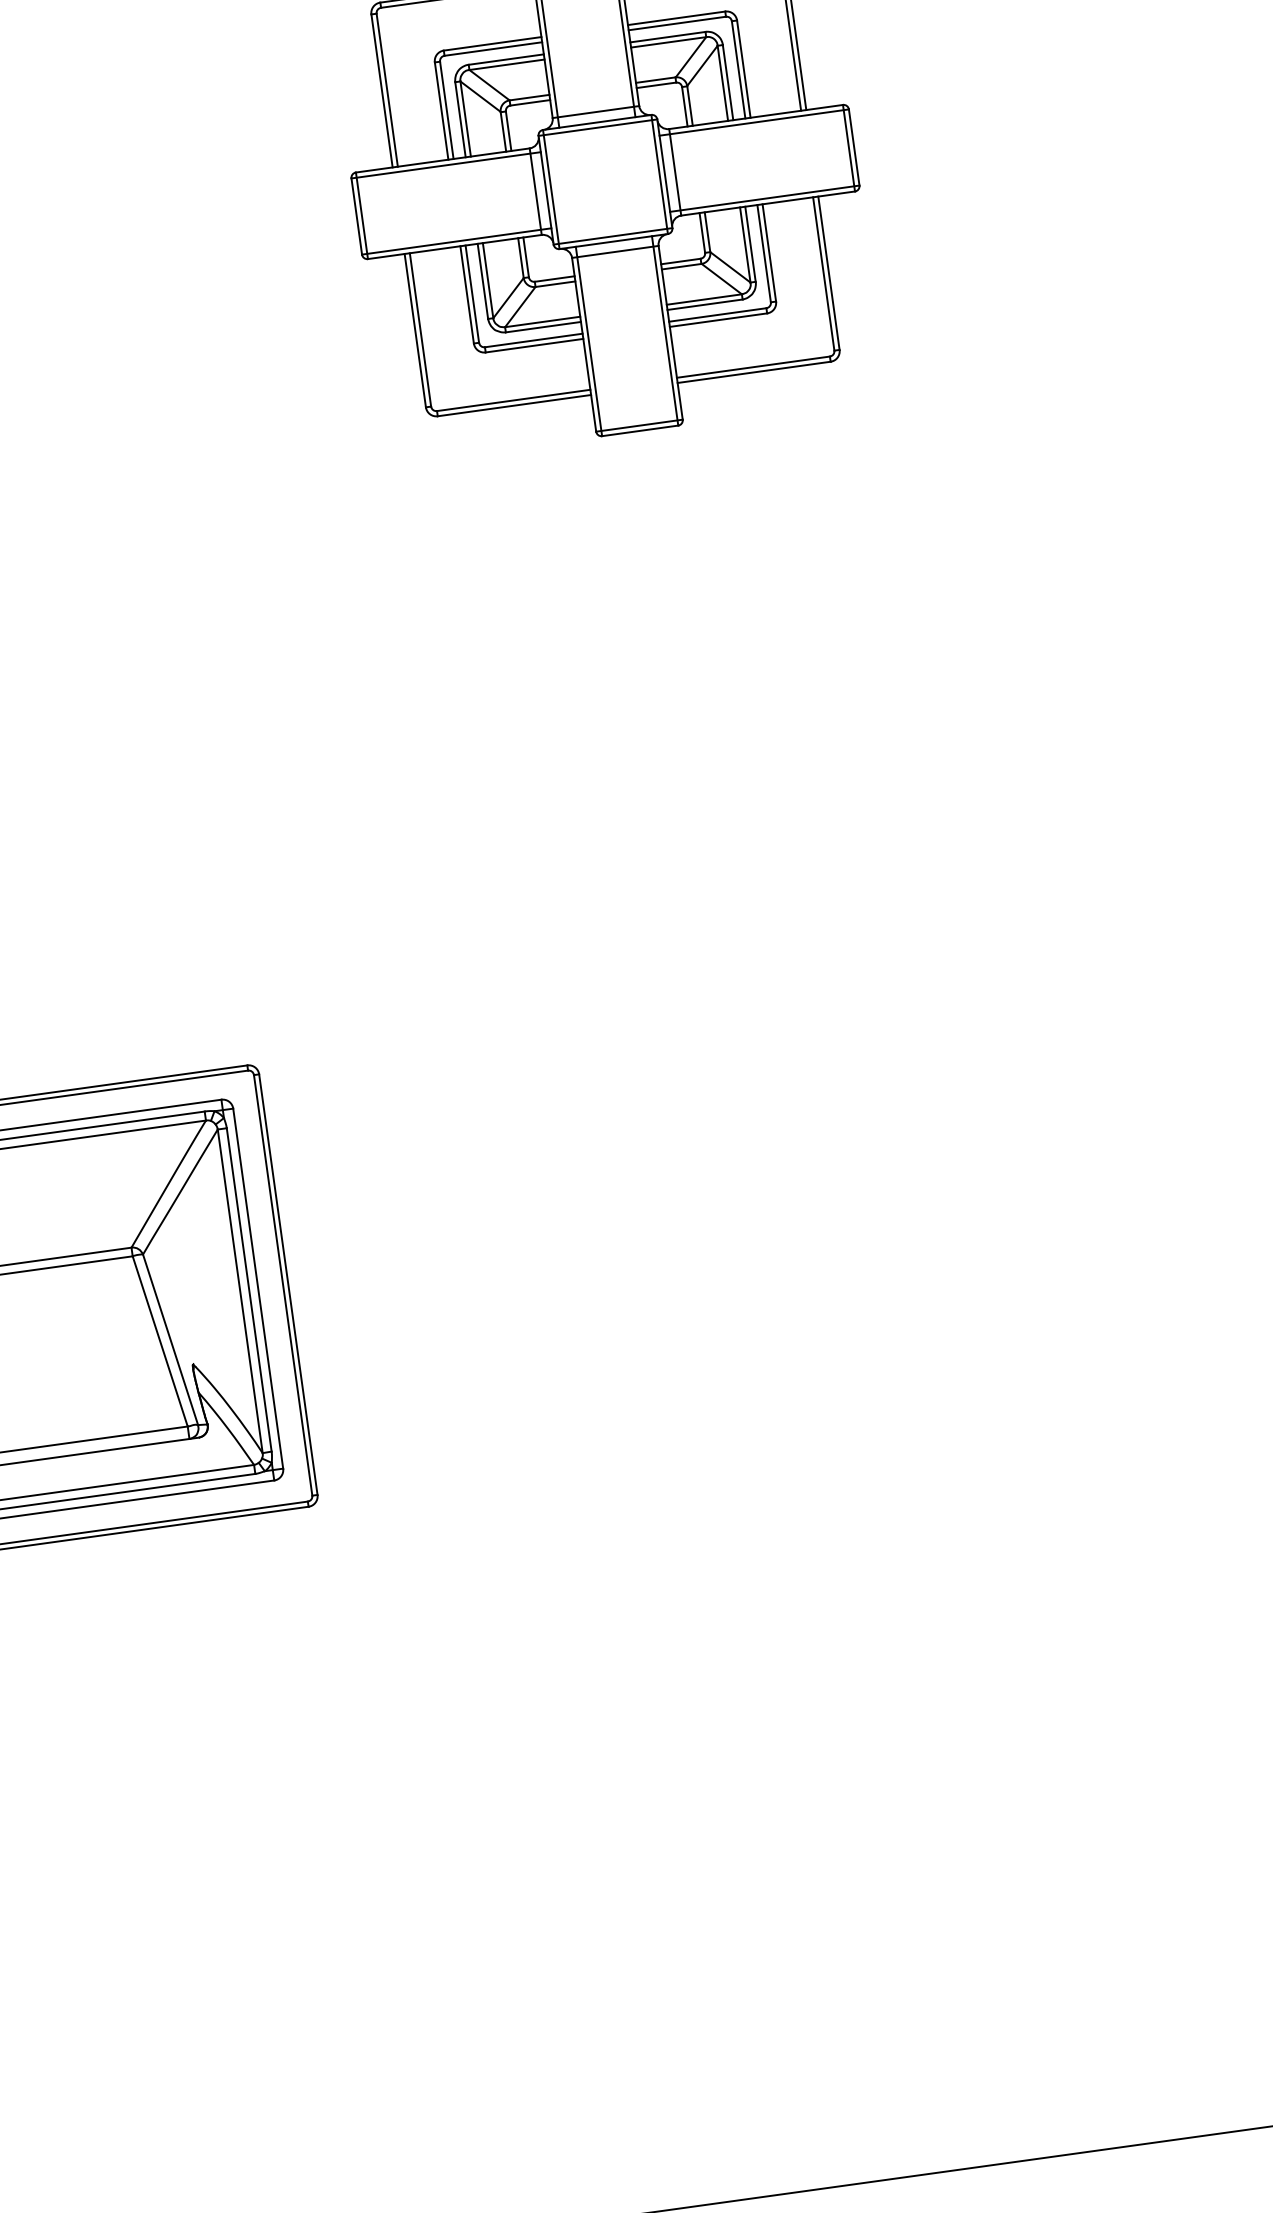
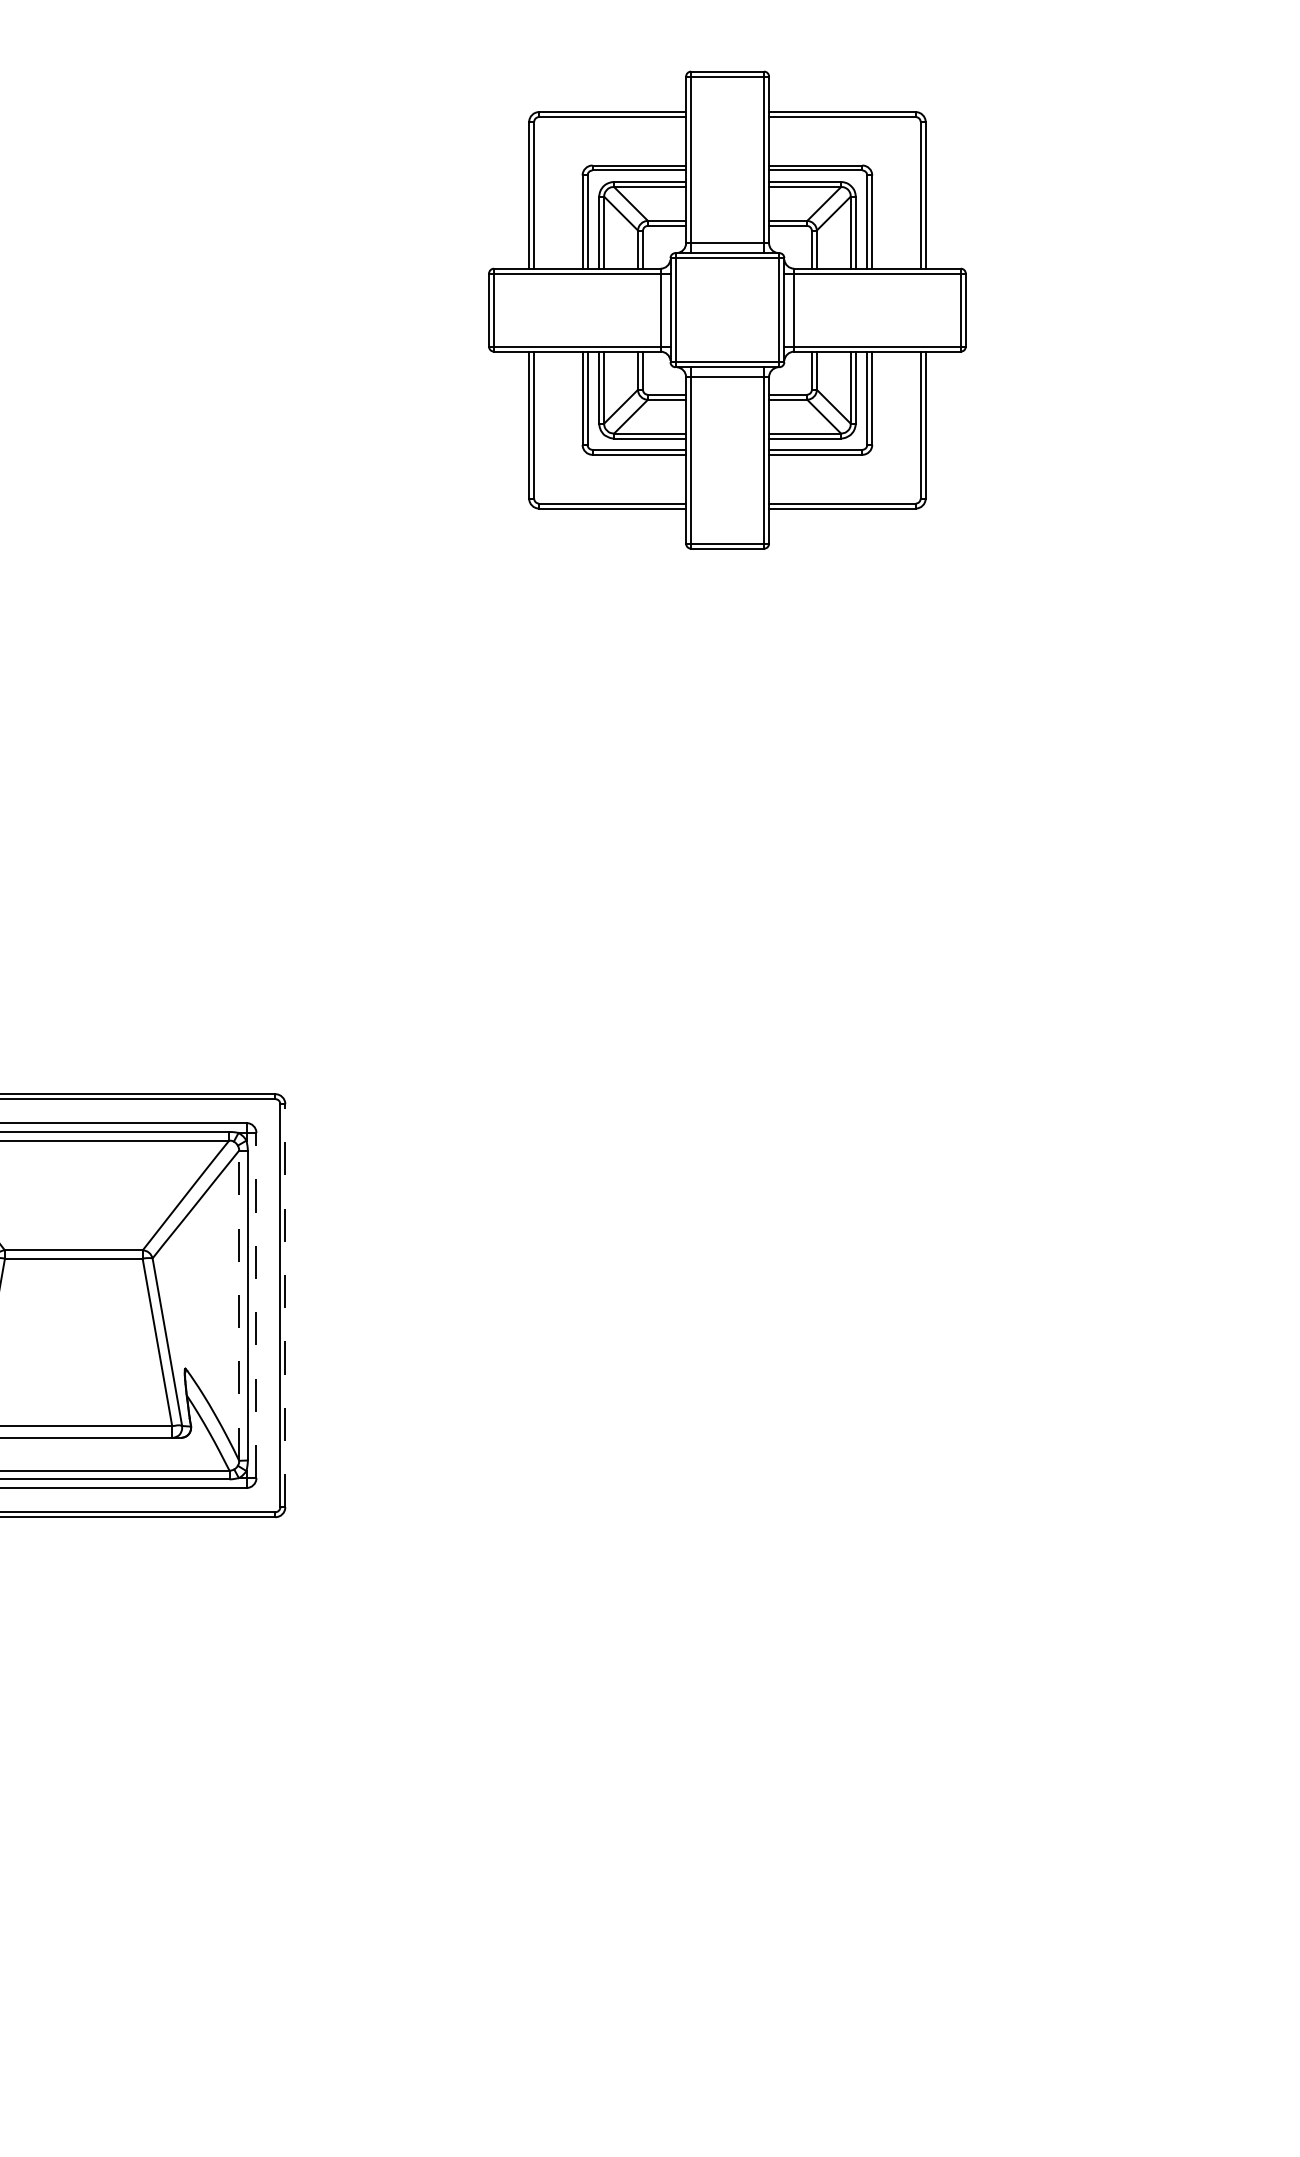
line: (288, 1284) -> (285, 1305), solid -> dashed
line: (258, 1288) -> (256, 1305), solid -> dashed
line: (240, 1291) -> (239, 1305), solid -> dashed

